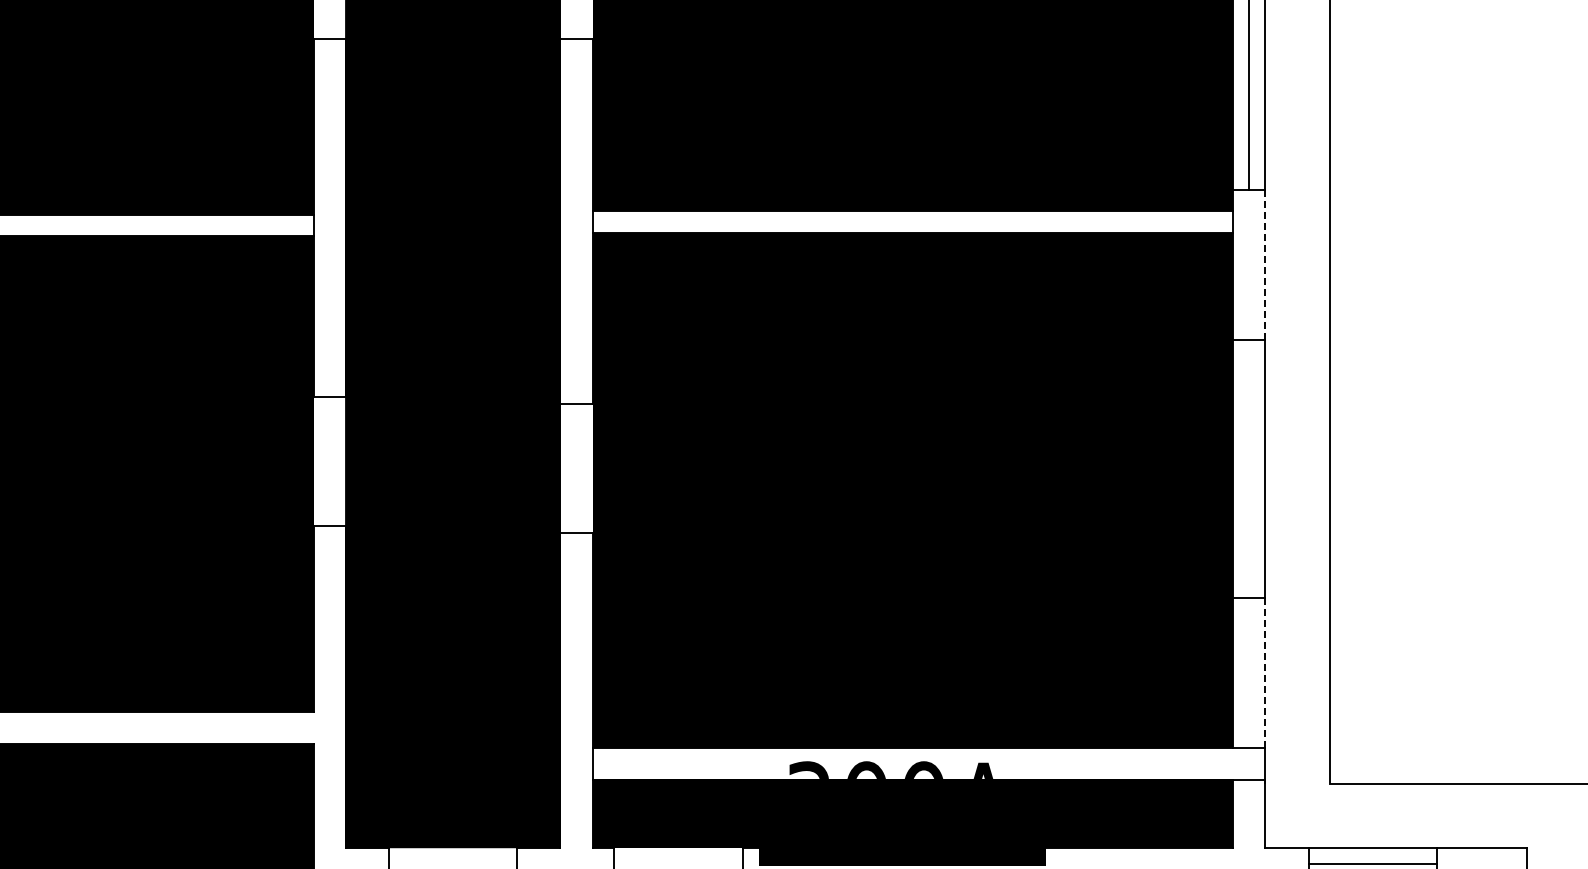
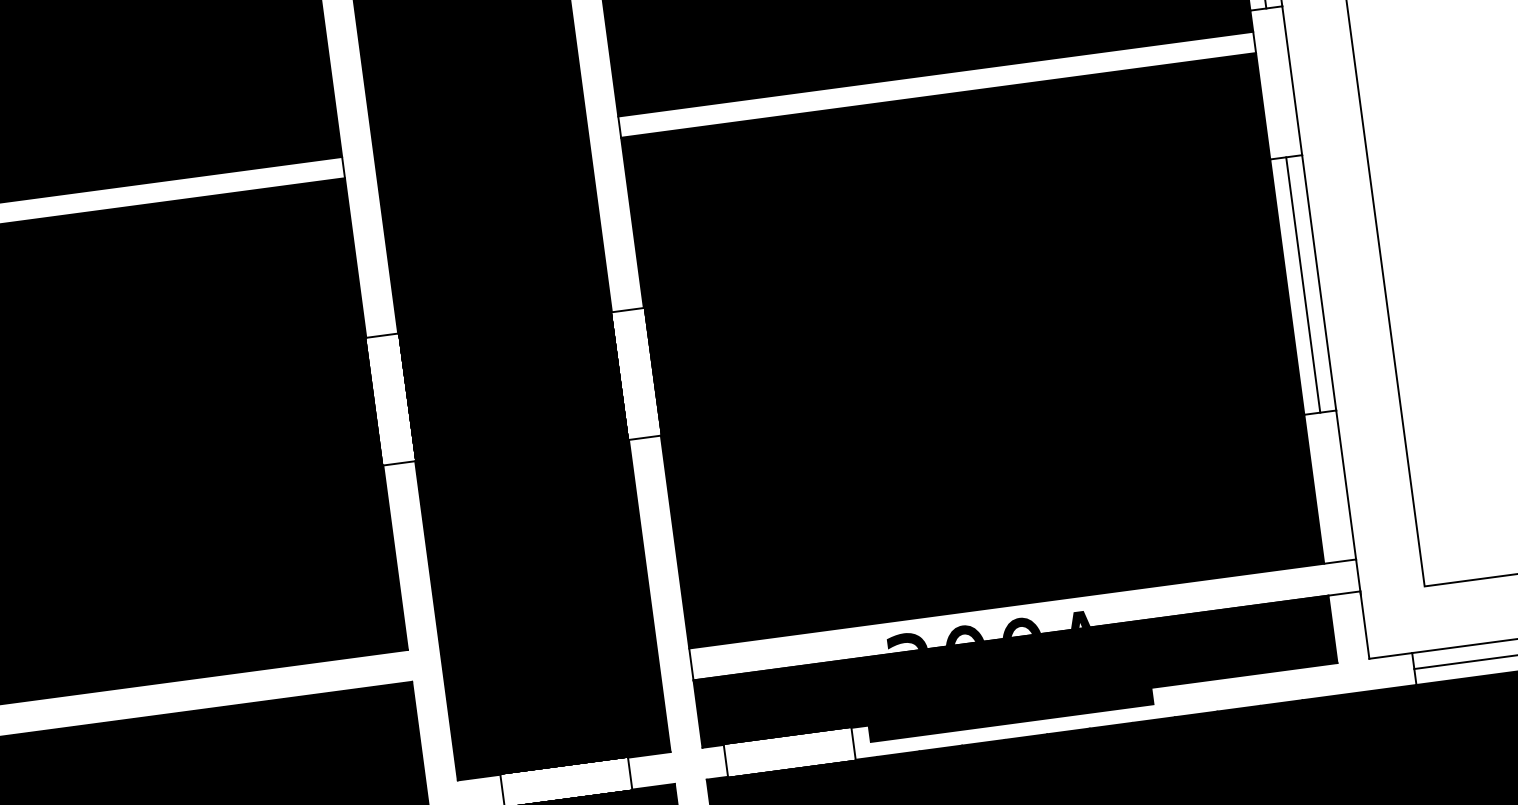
line: (1265, 265) -> (1292, 81), dashed -> solid
line: (1249, 468) -> (1303, 284), added
line: (1265, 673) -> (1346, 485), dashed -> solid

